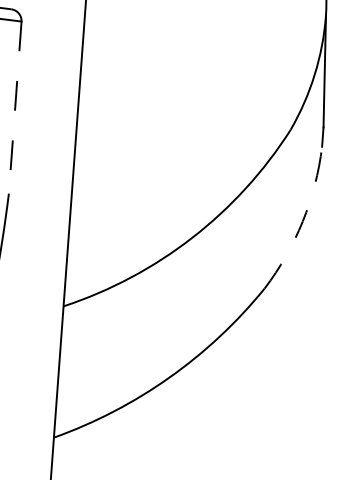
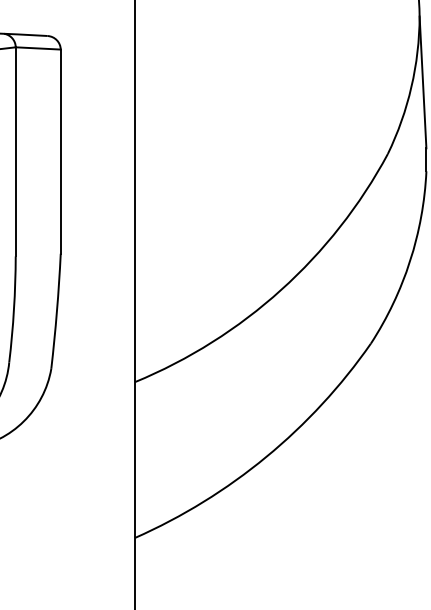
line: (14, 108) -> (60, 152), dashed -> solid
arc: (303, 221) -> (410, 261), dashed -> solid

